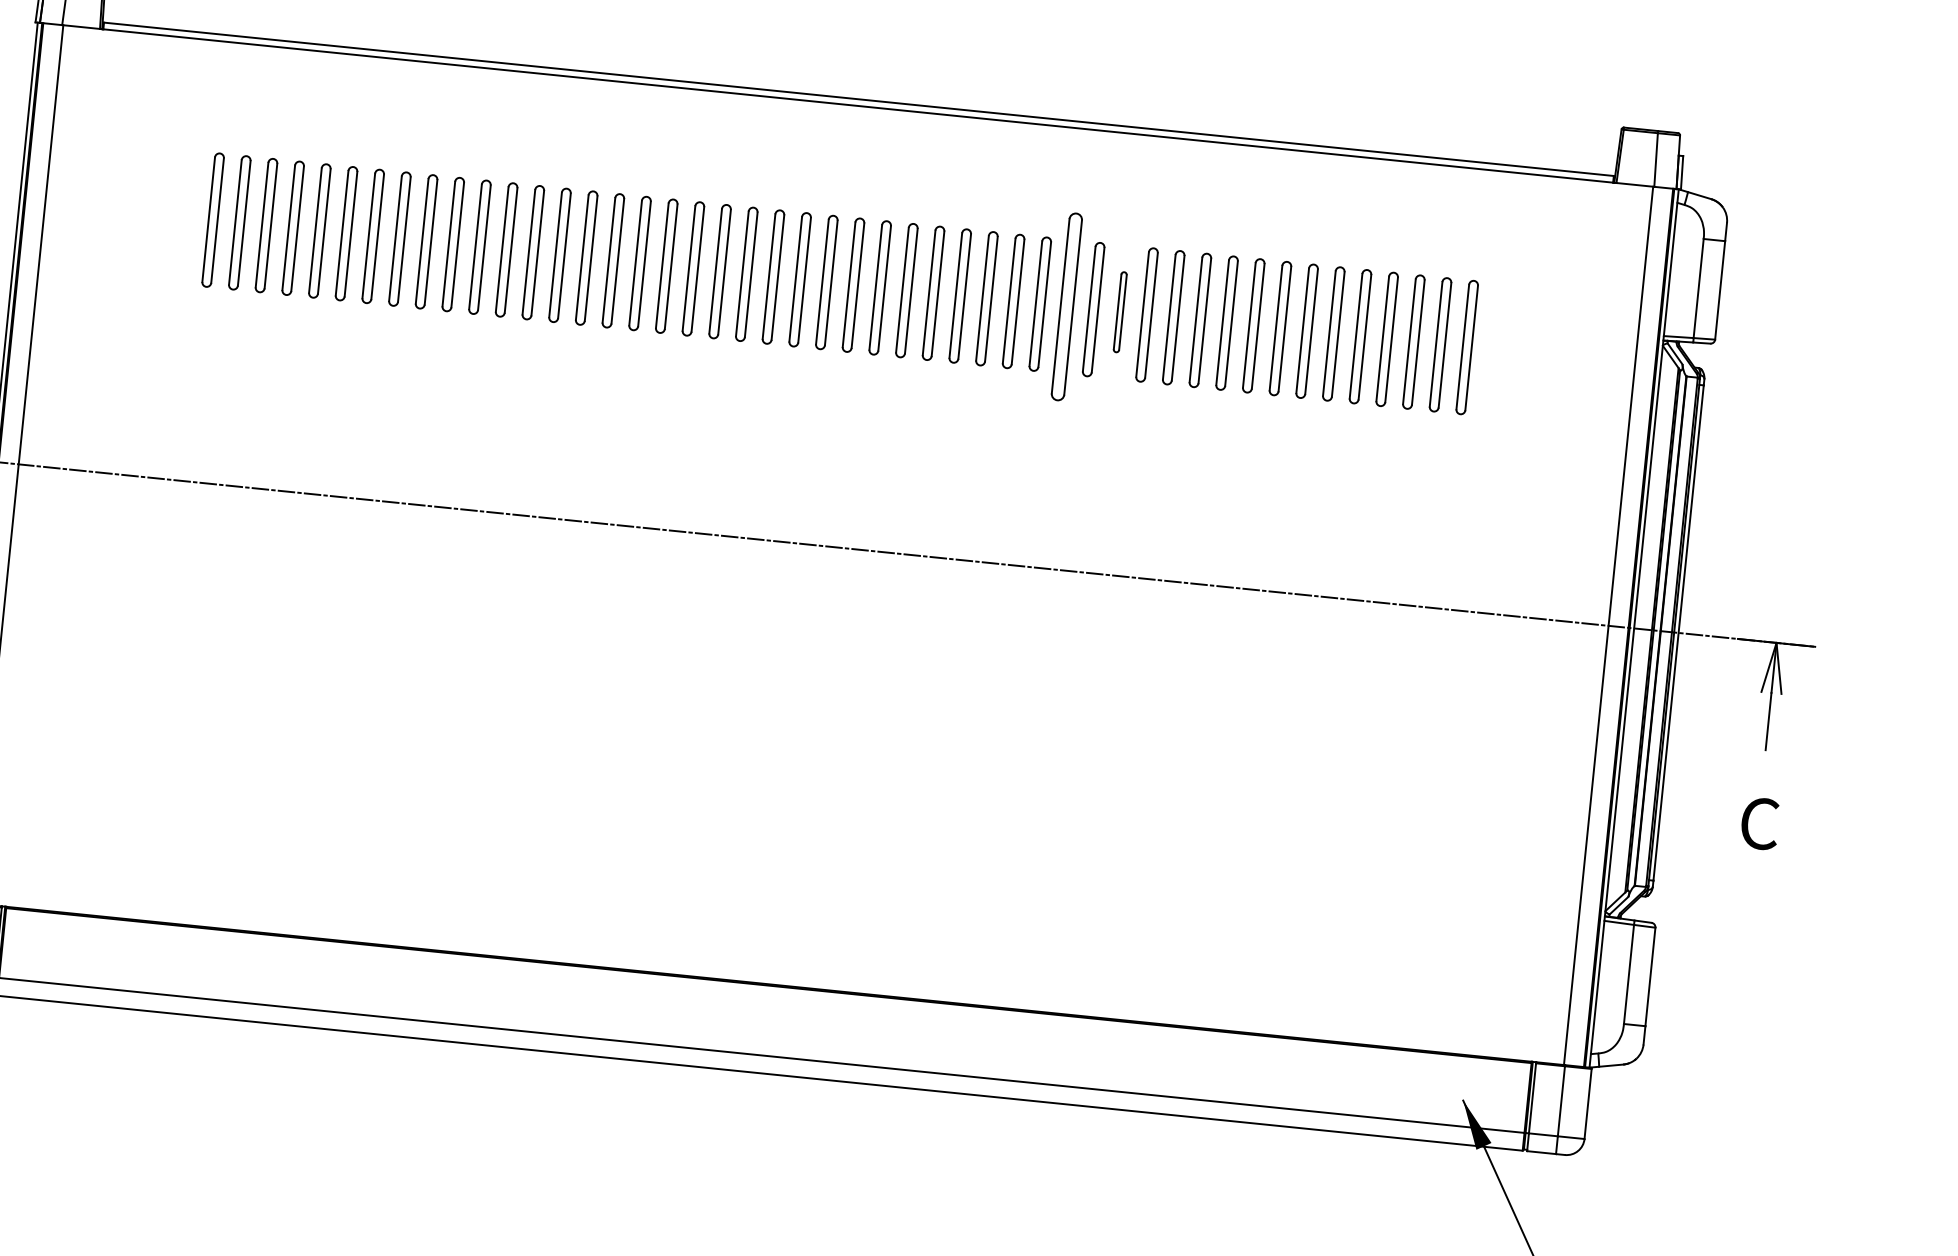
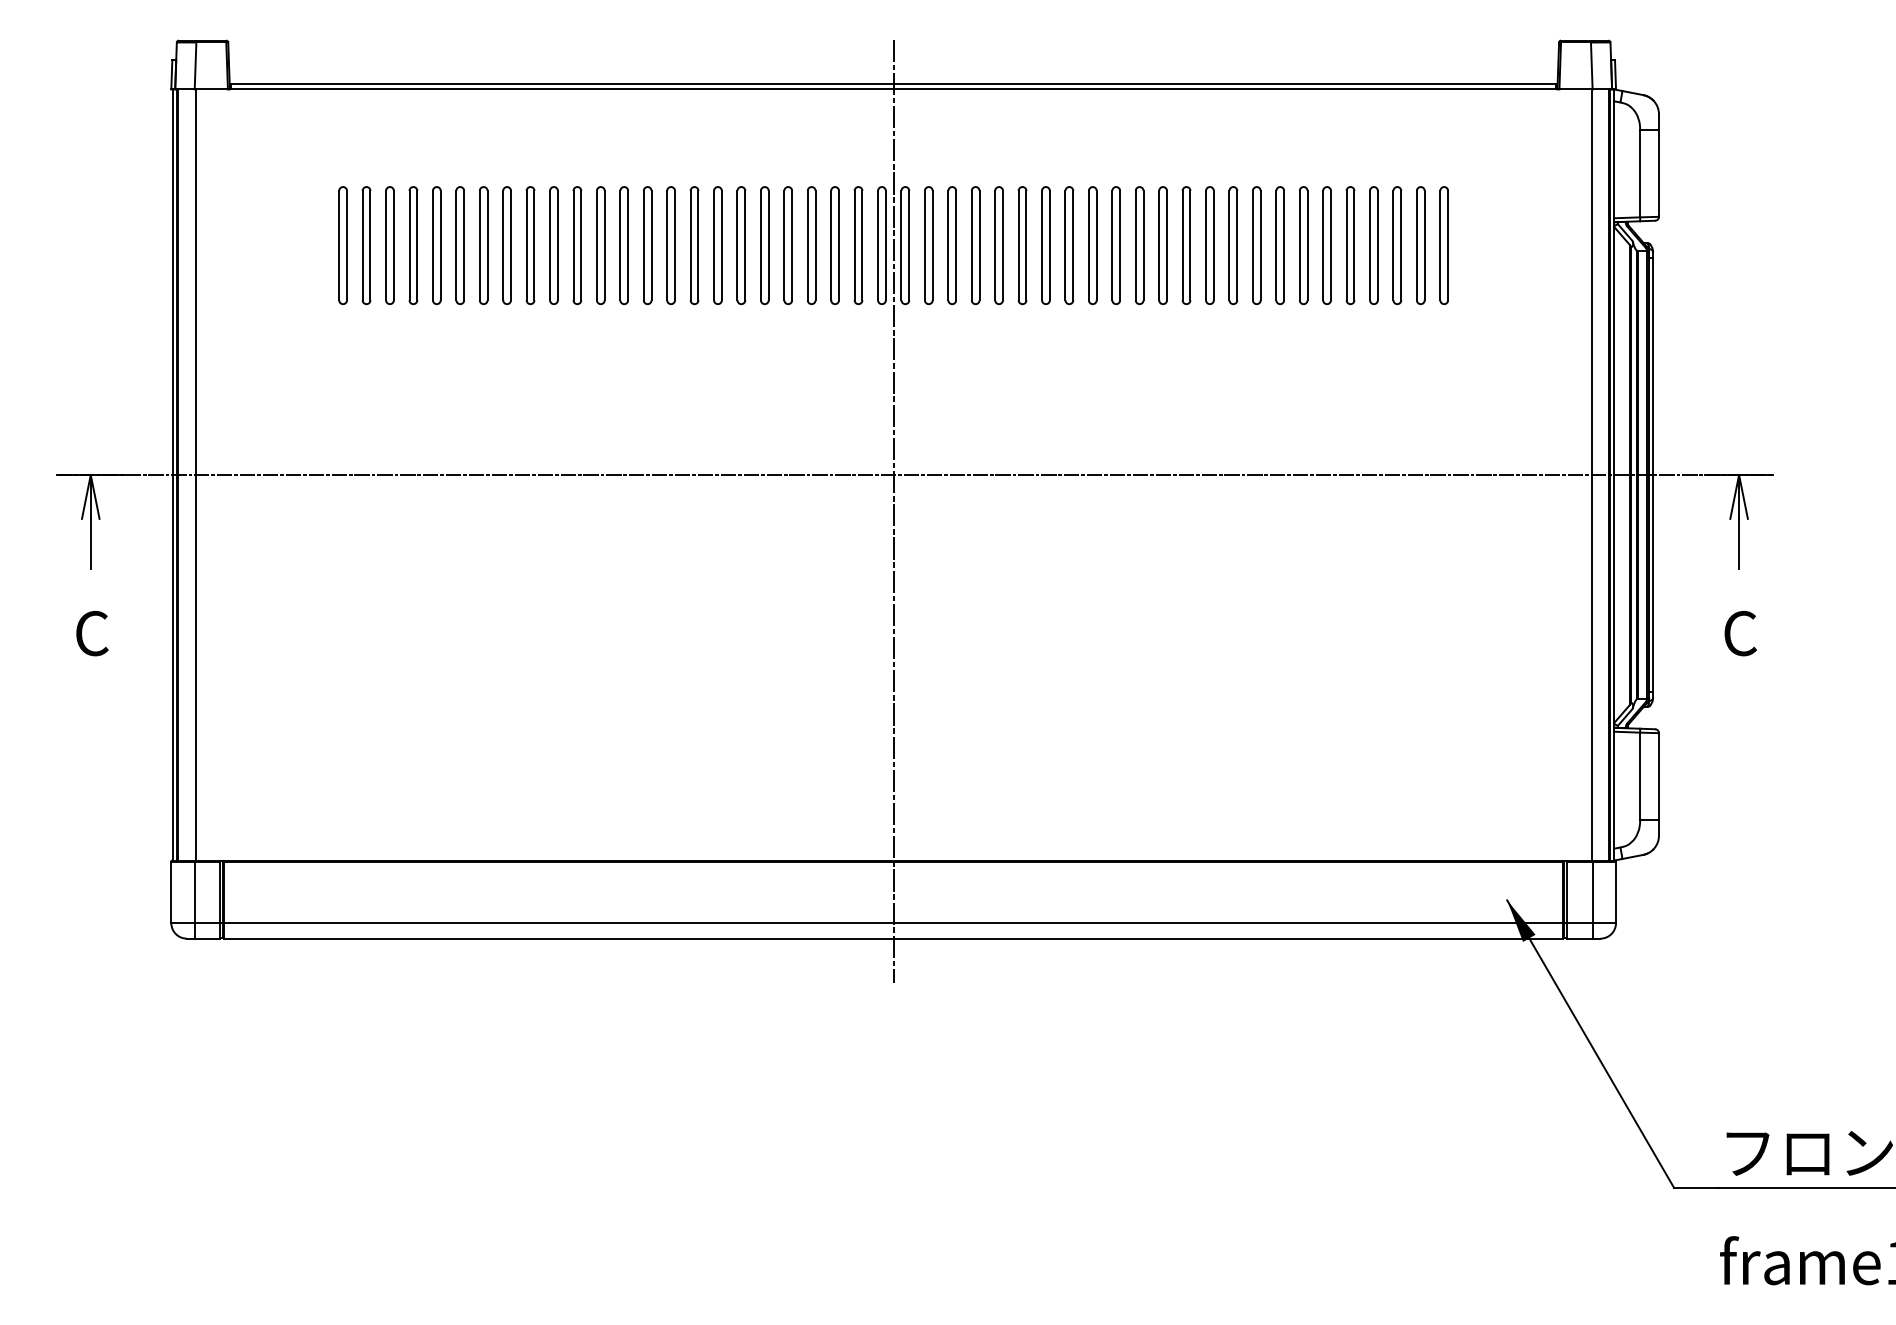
part: (1066, 306) -> (1092, 245), size x0.71
part: (1120, 312) -> (1139, 245), size x1.67
line: (809, 585) -> (893, 510), added

